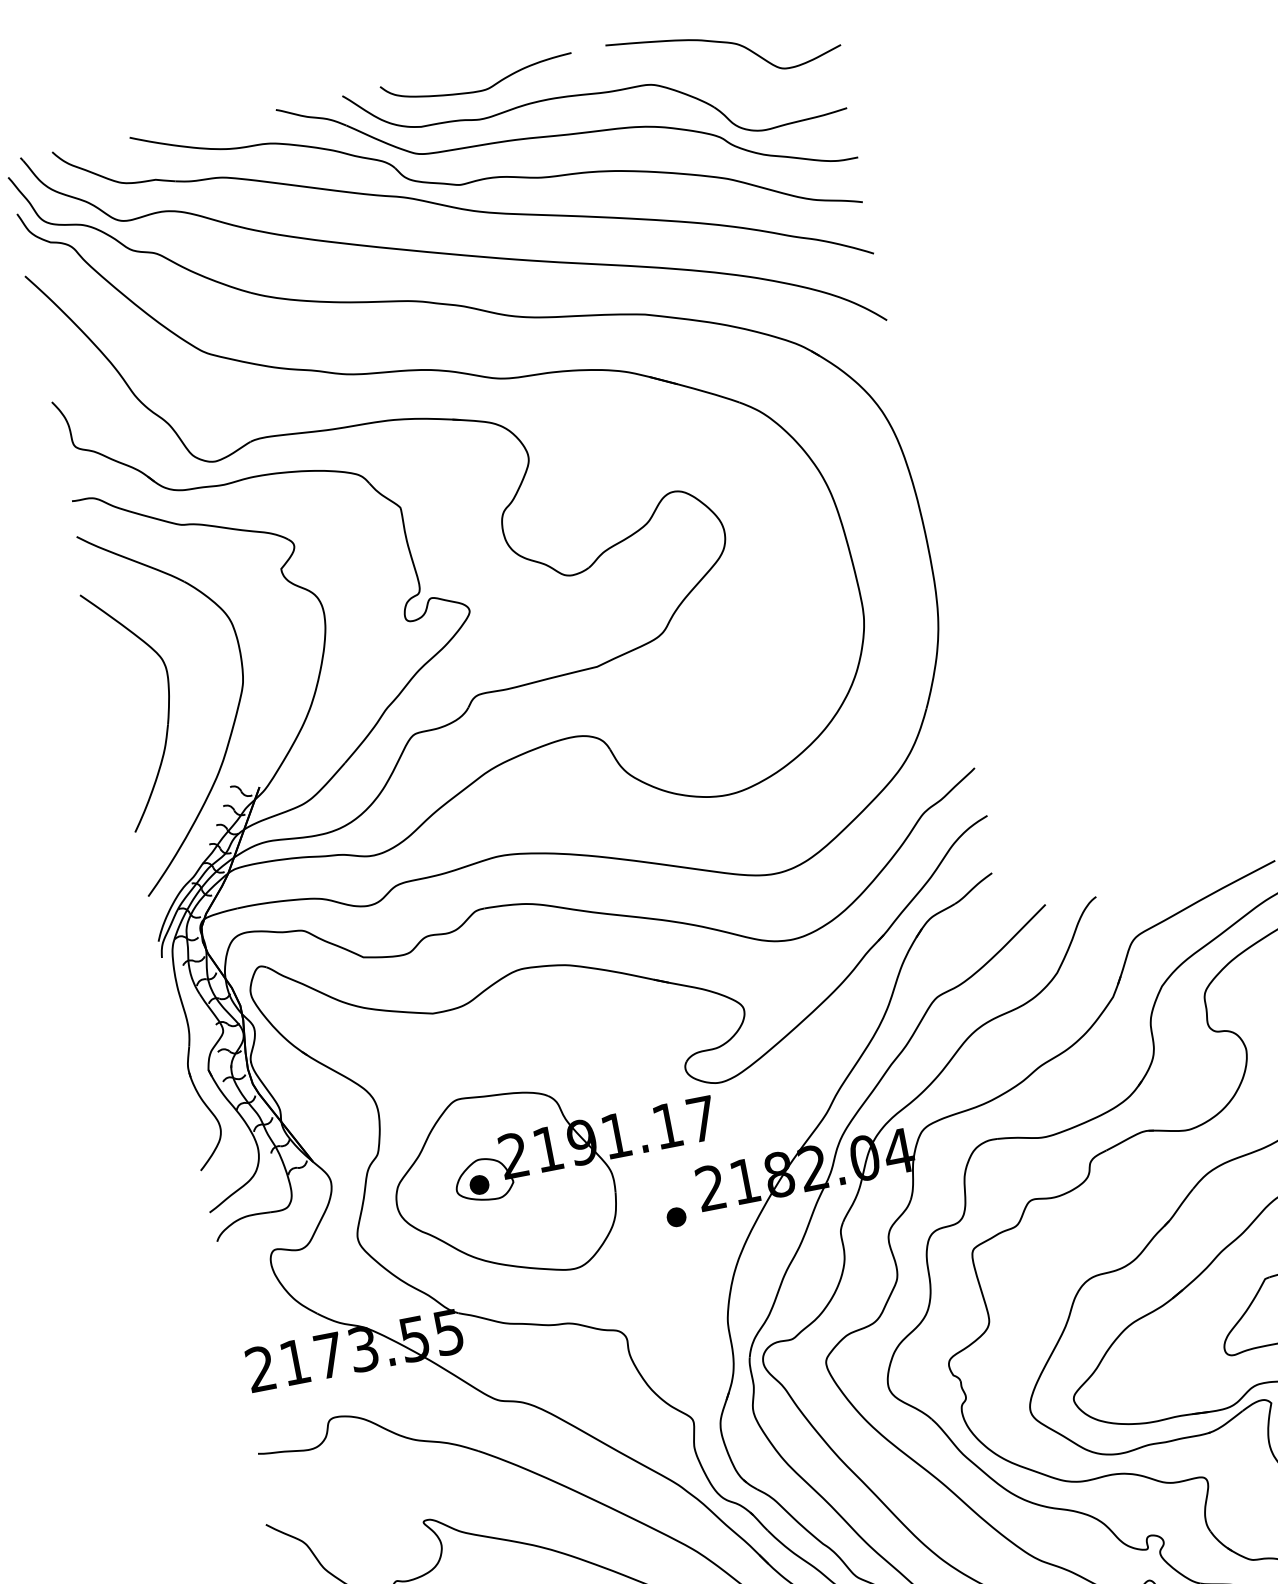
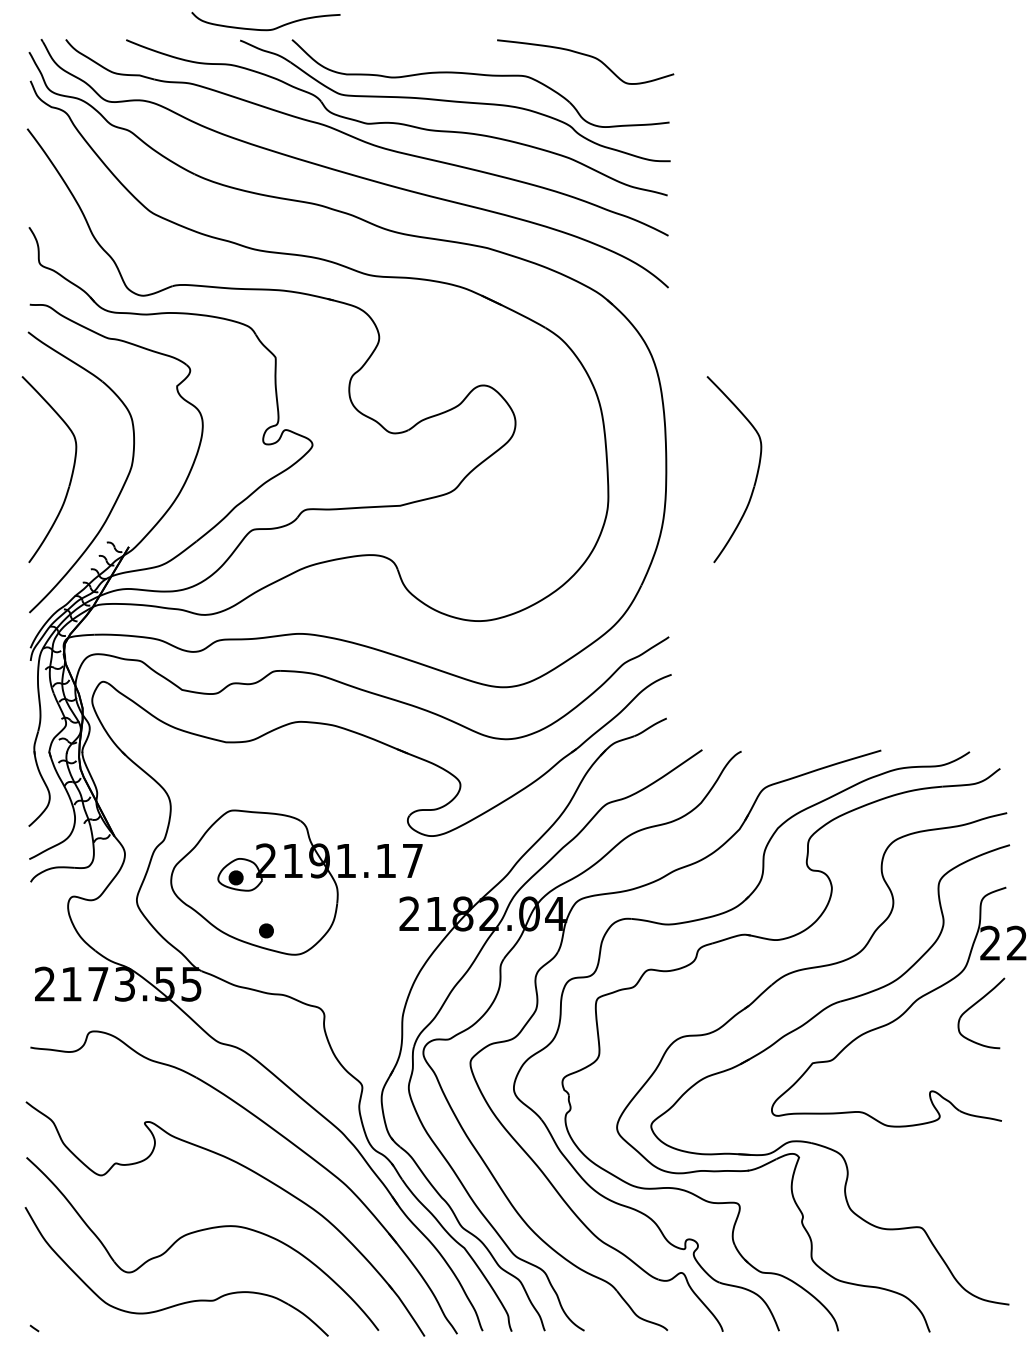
curve: (478, 90) -> (265, 29), moved
part: (1045, 535) -> (756, 472), added
part: (676, 1216) -> (266, 930), moved

